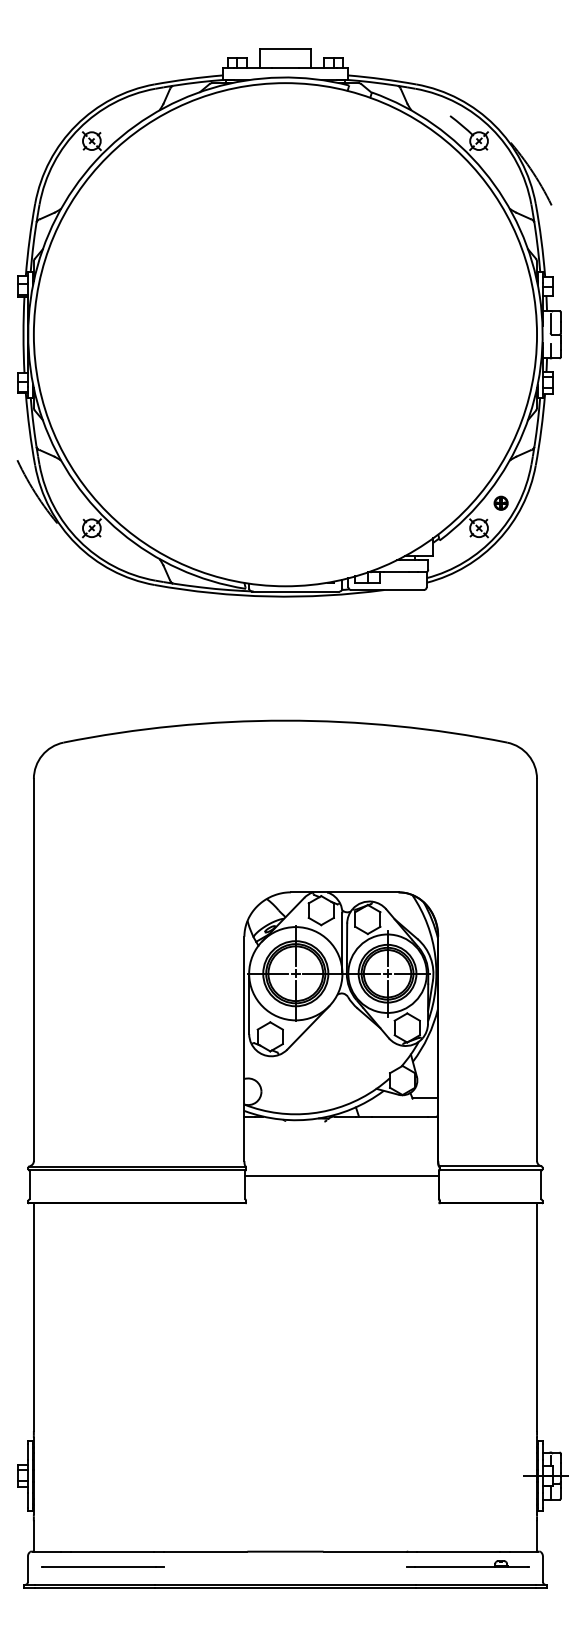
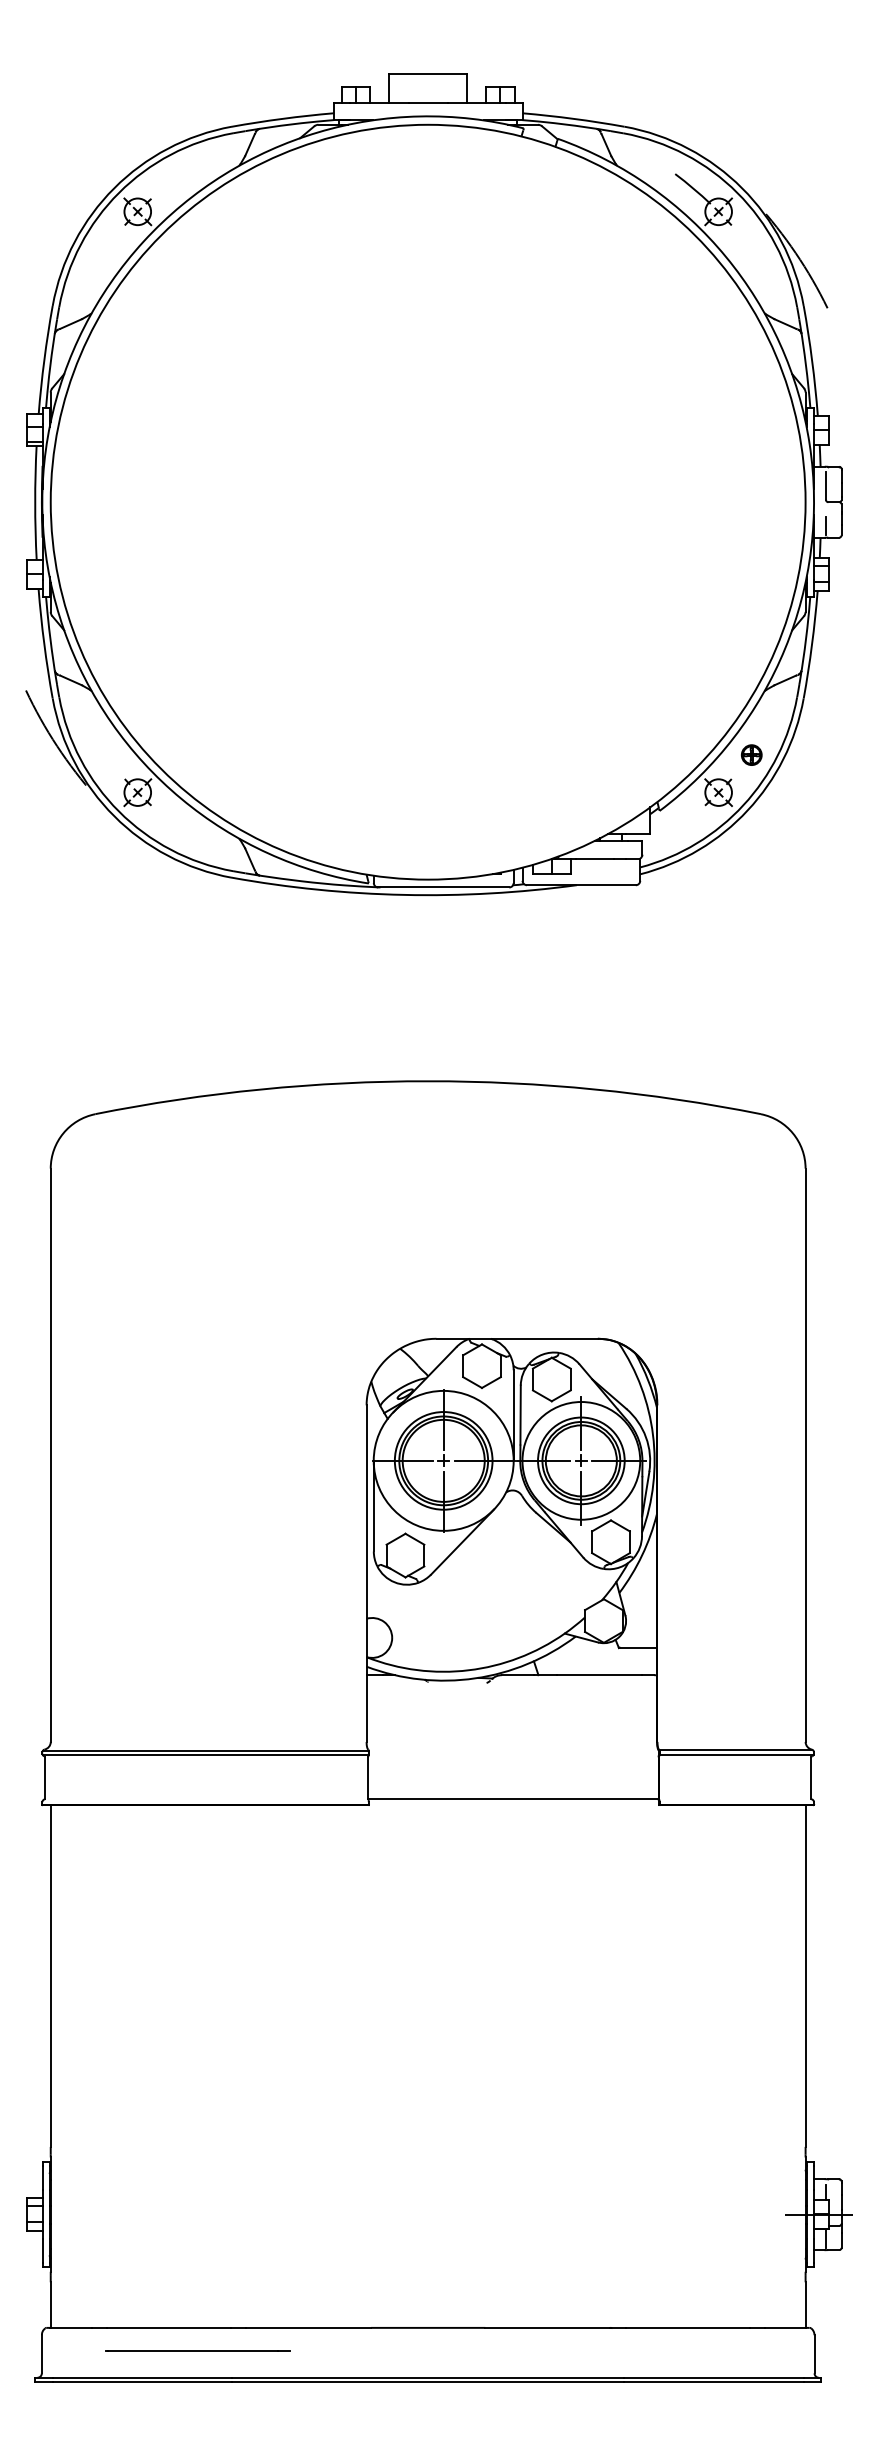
line: (342, 1176) -> (513, 1799), moved
part: (467, 1563) -> (701, 2345), removed
line: (102, 1566) -> (197, 2350), moved

